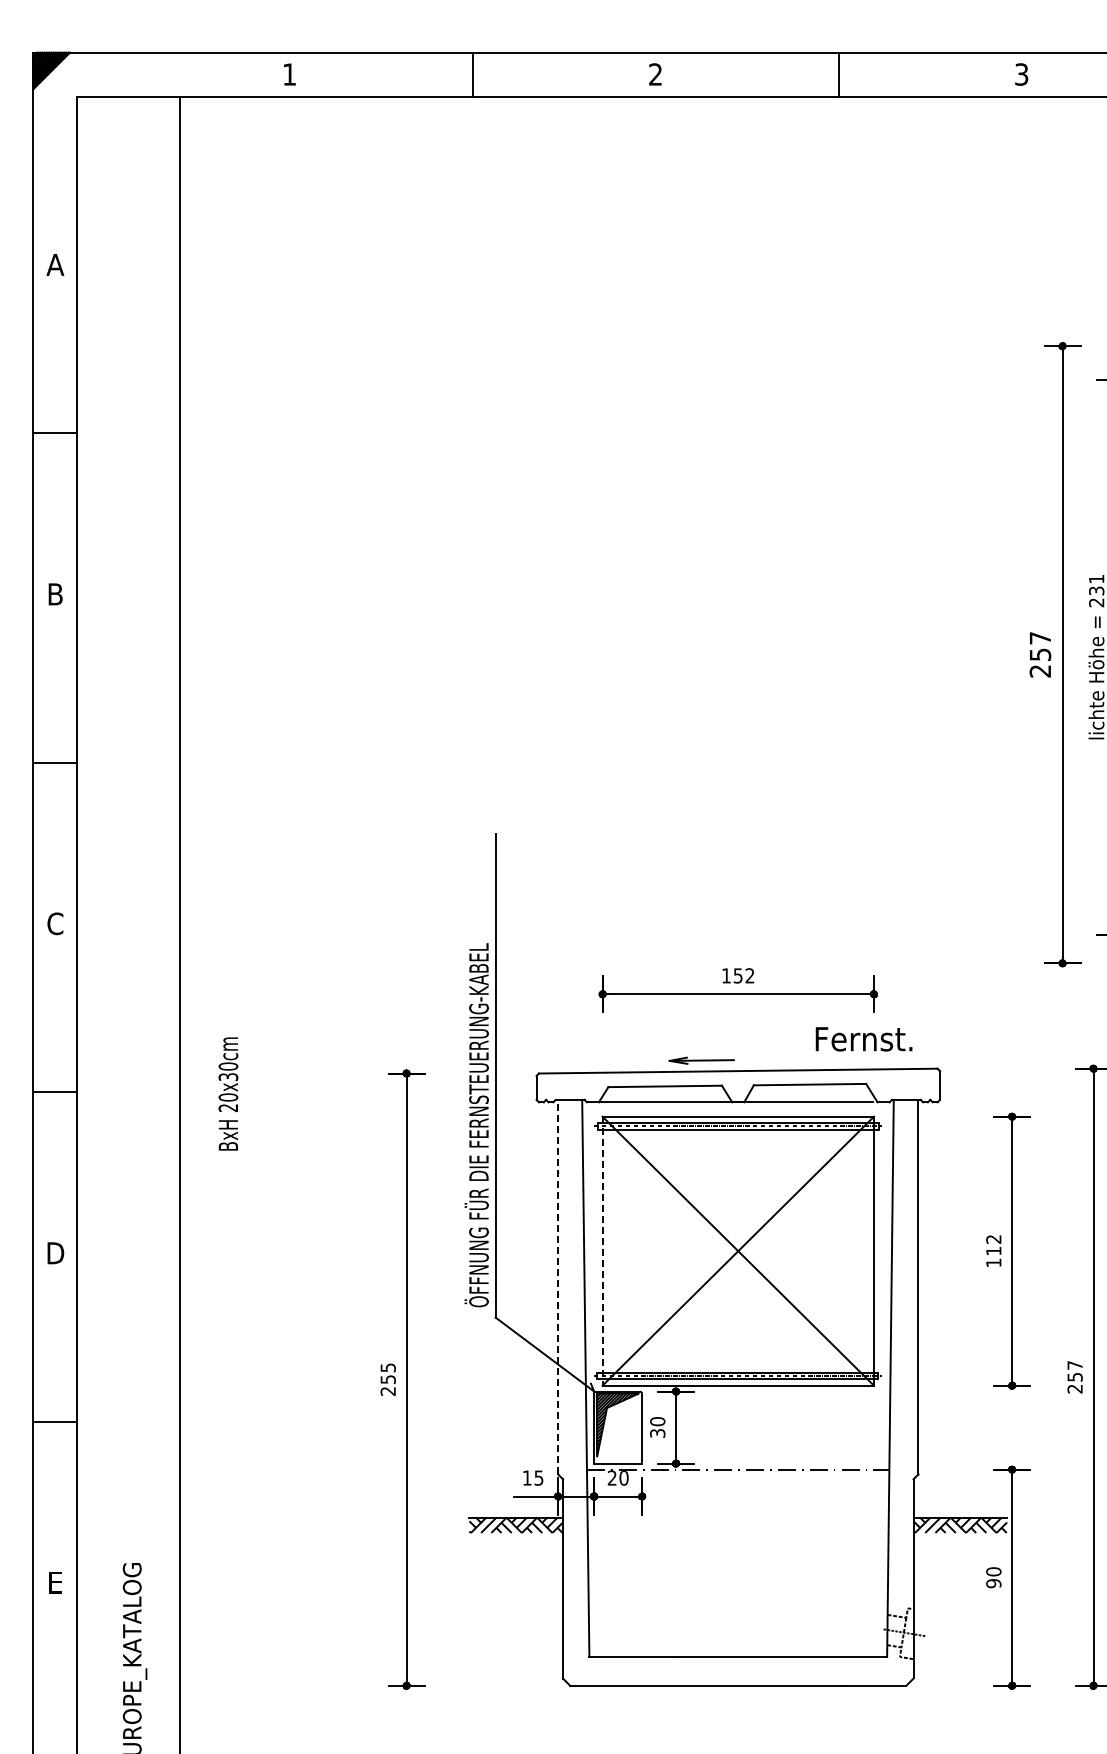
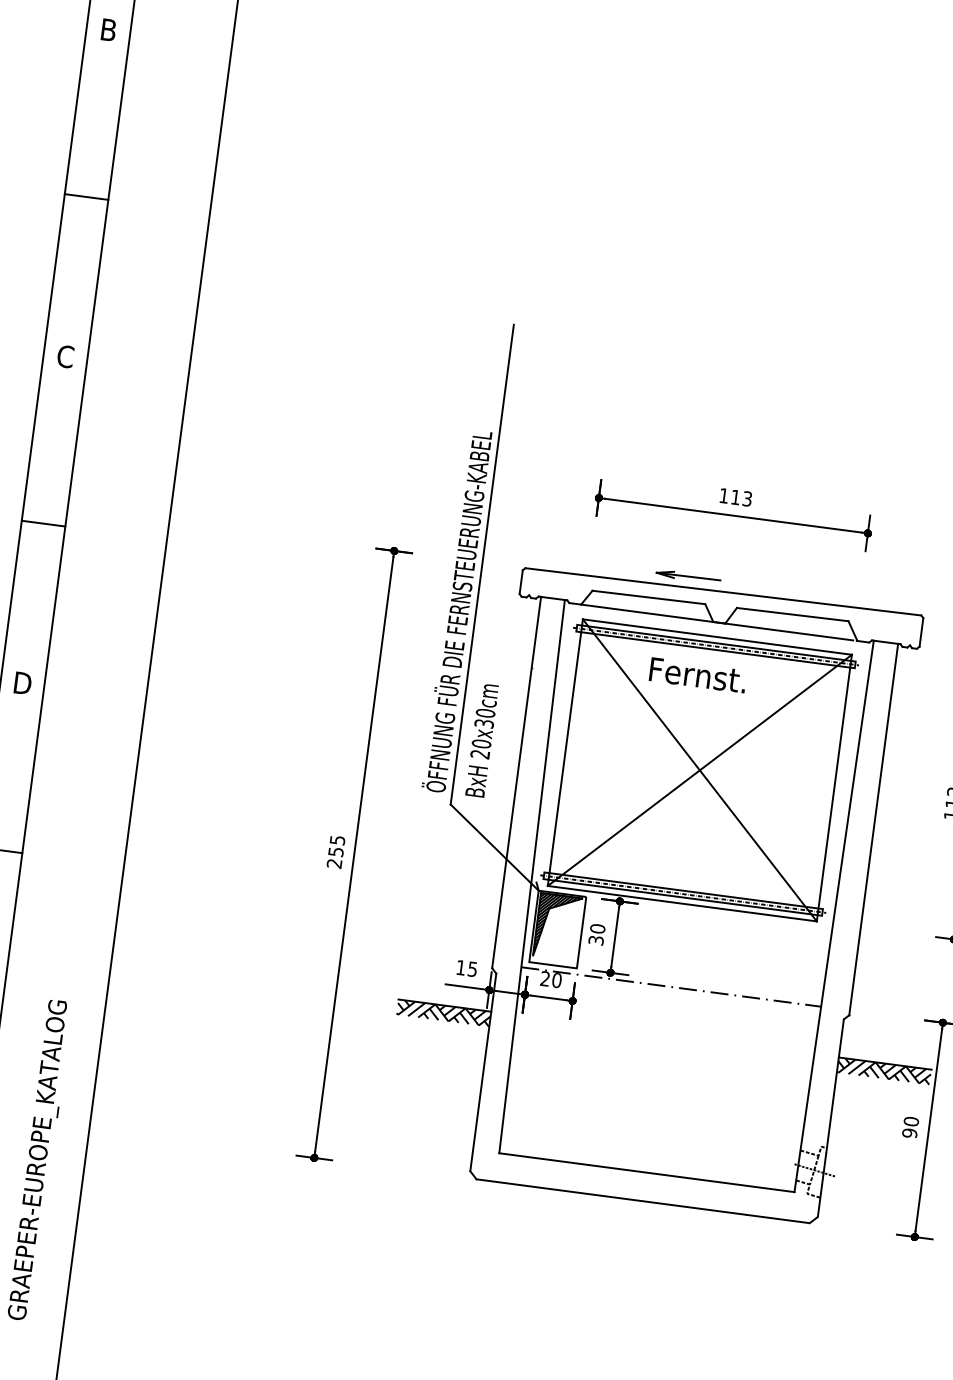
text: (743, 975) -> (741, 497), 152 -> 113
text: (863, 1039) -> (697, 675), moved
text: (228, 1093) -> (482, 740), moved
line: (602, 1251) -> (565, 752), dashed -> solid
line: (558, 1286) -> (517, 781), dashed -> solid

